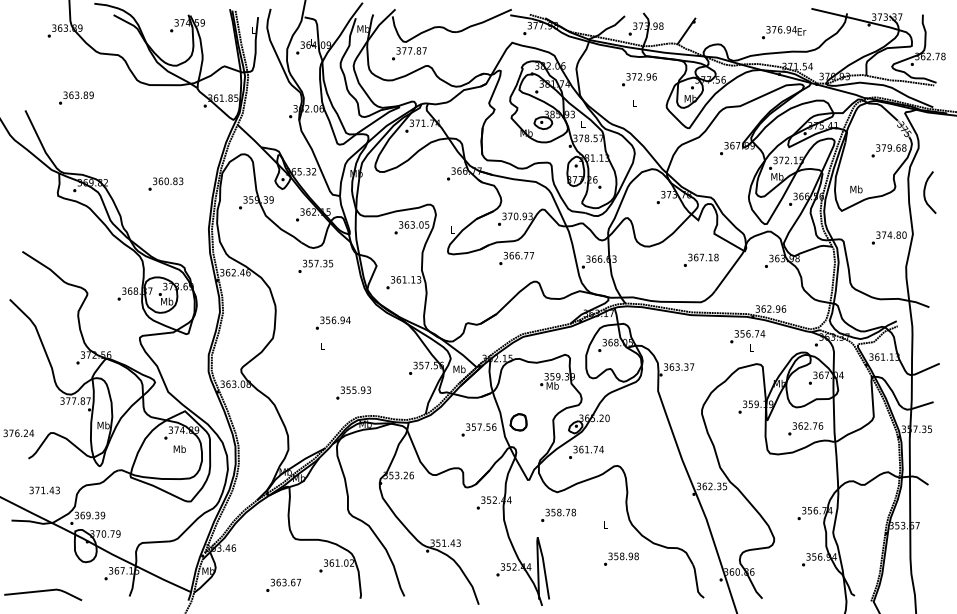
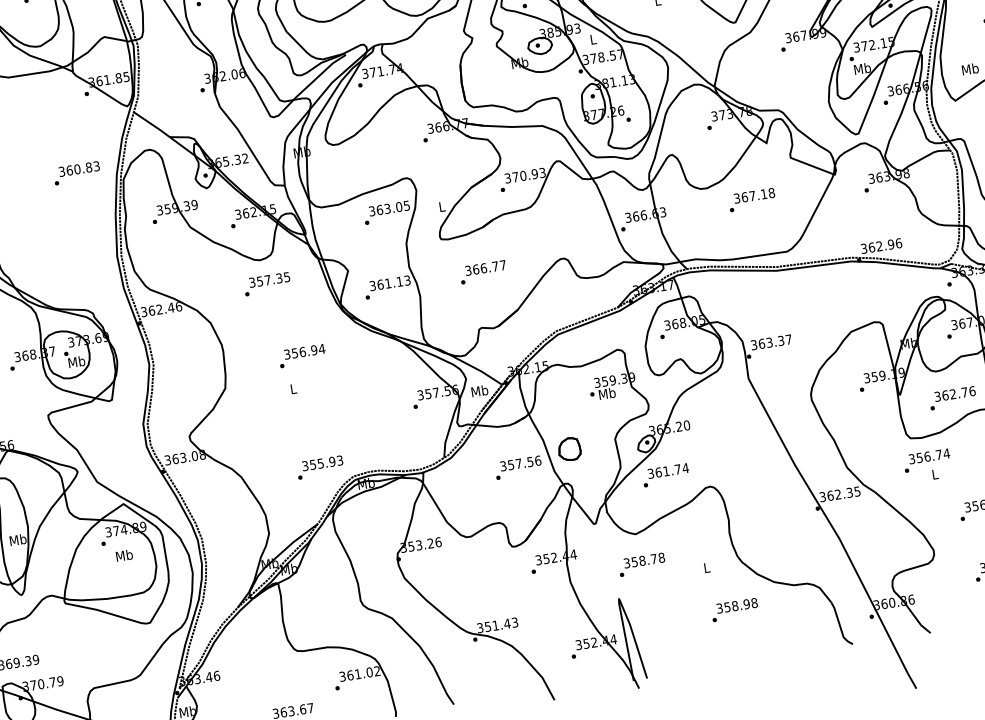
text: (165, 183) -> (76, 172), moved
text: (516, 258) -> (483, 272), moved
text: (700, 259) -> (750, 198), moved
text: (747, 340) -> (927, 465), moved
text: (353, 392) -> (320, 466), moved

